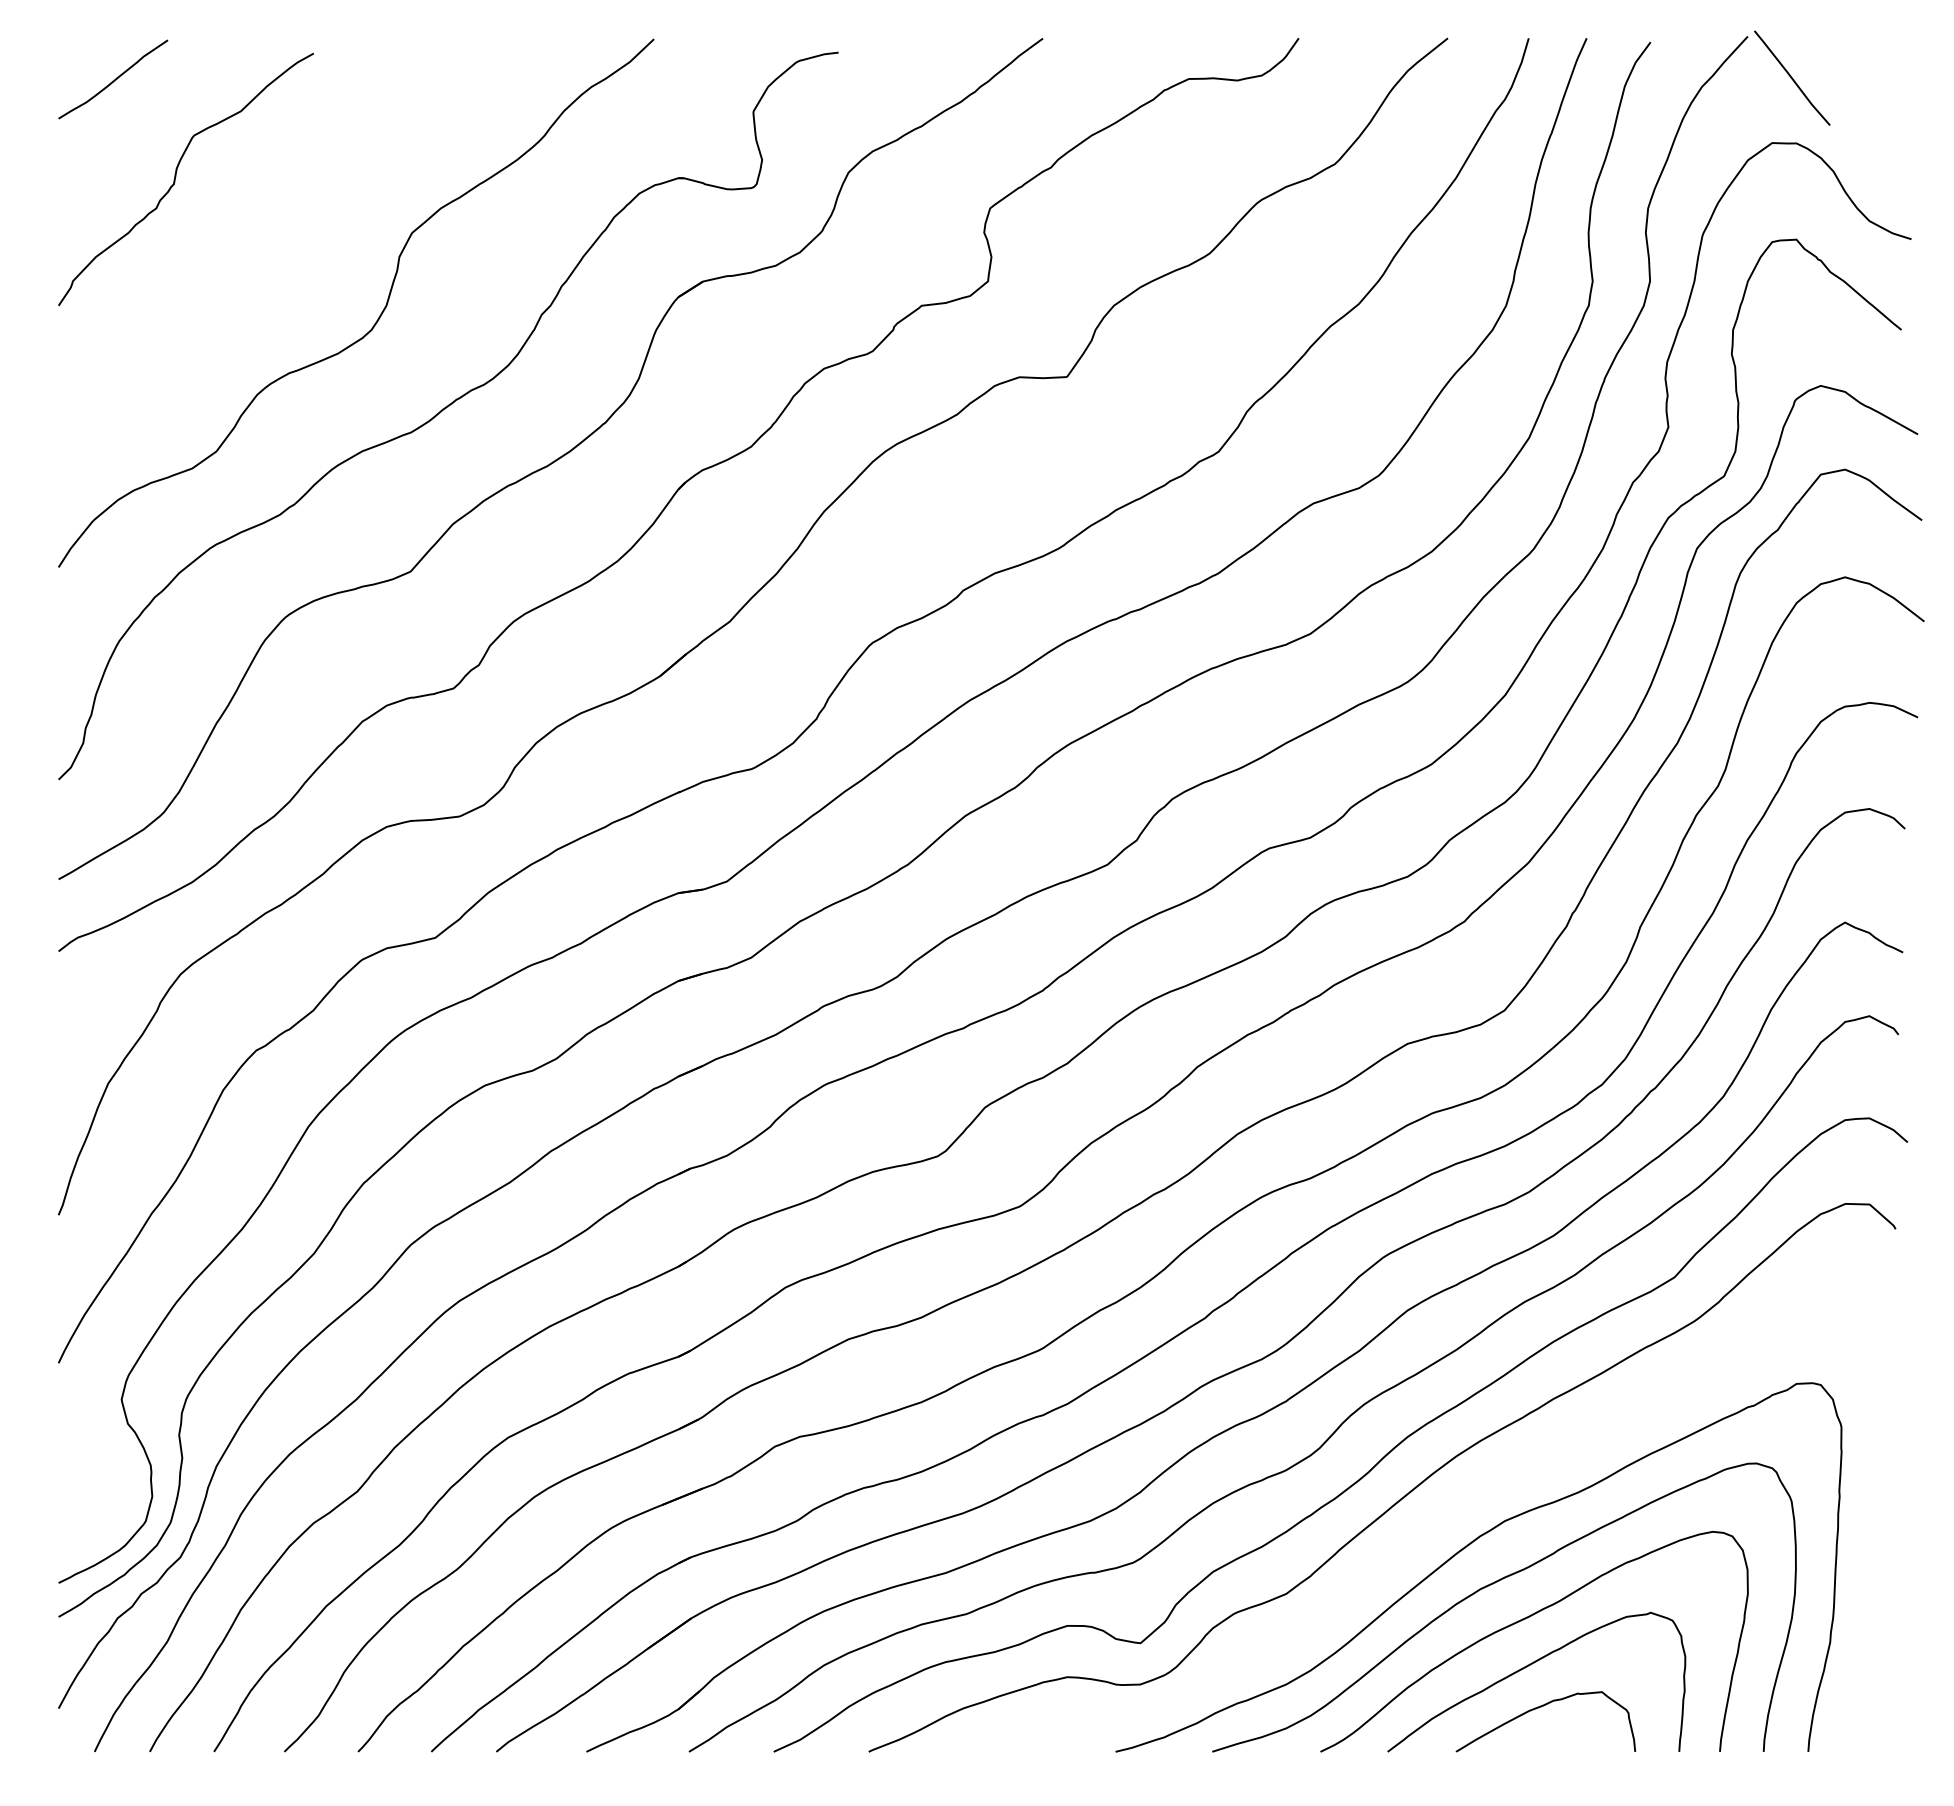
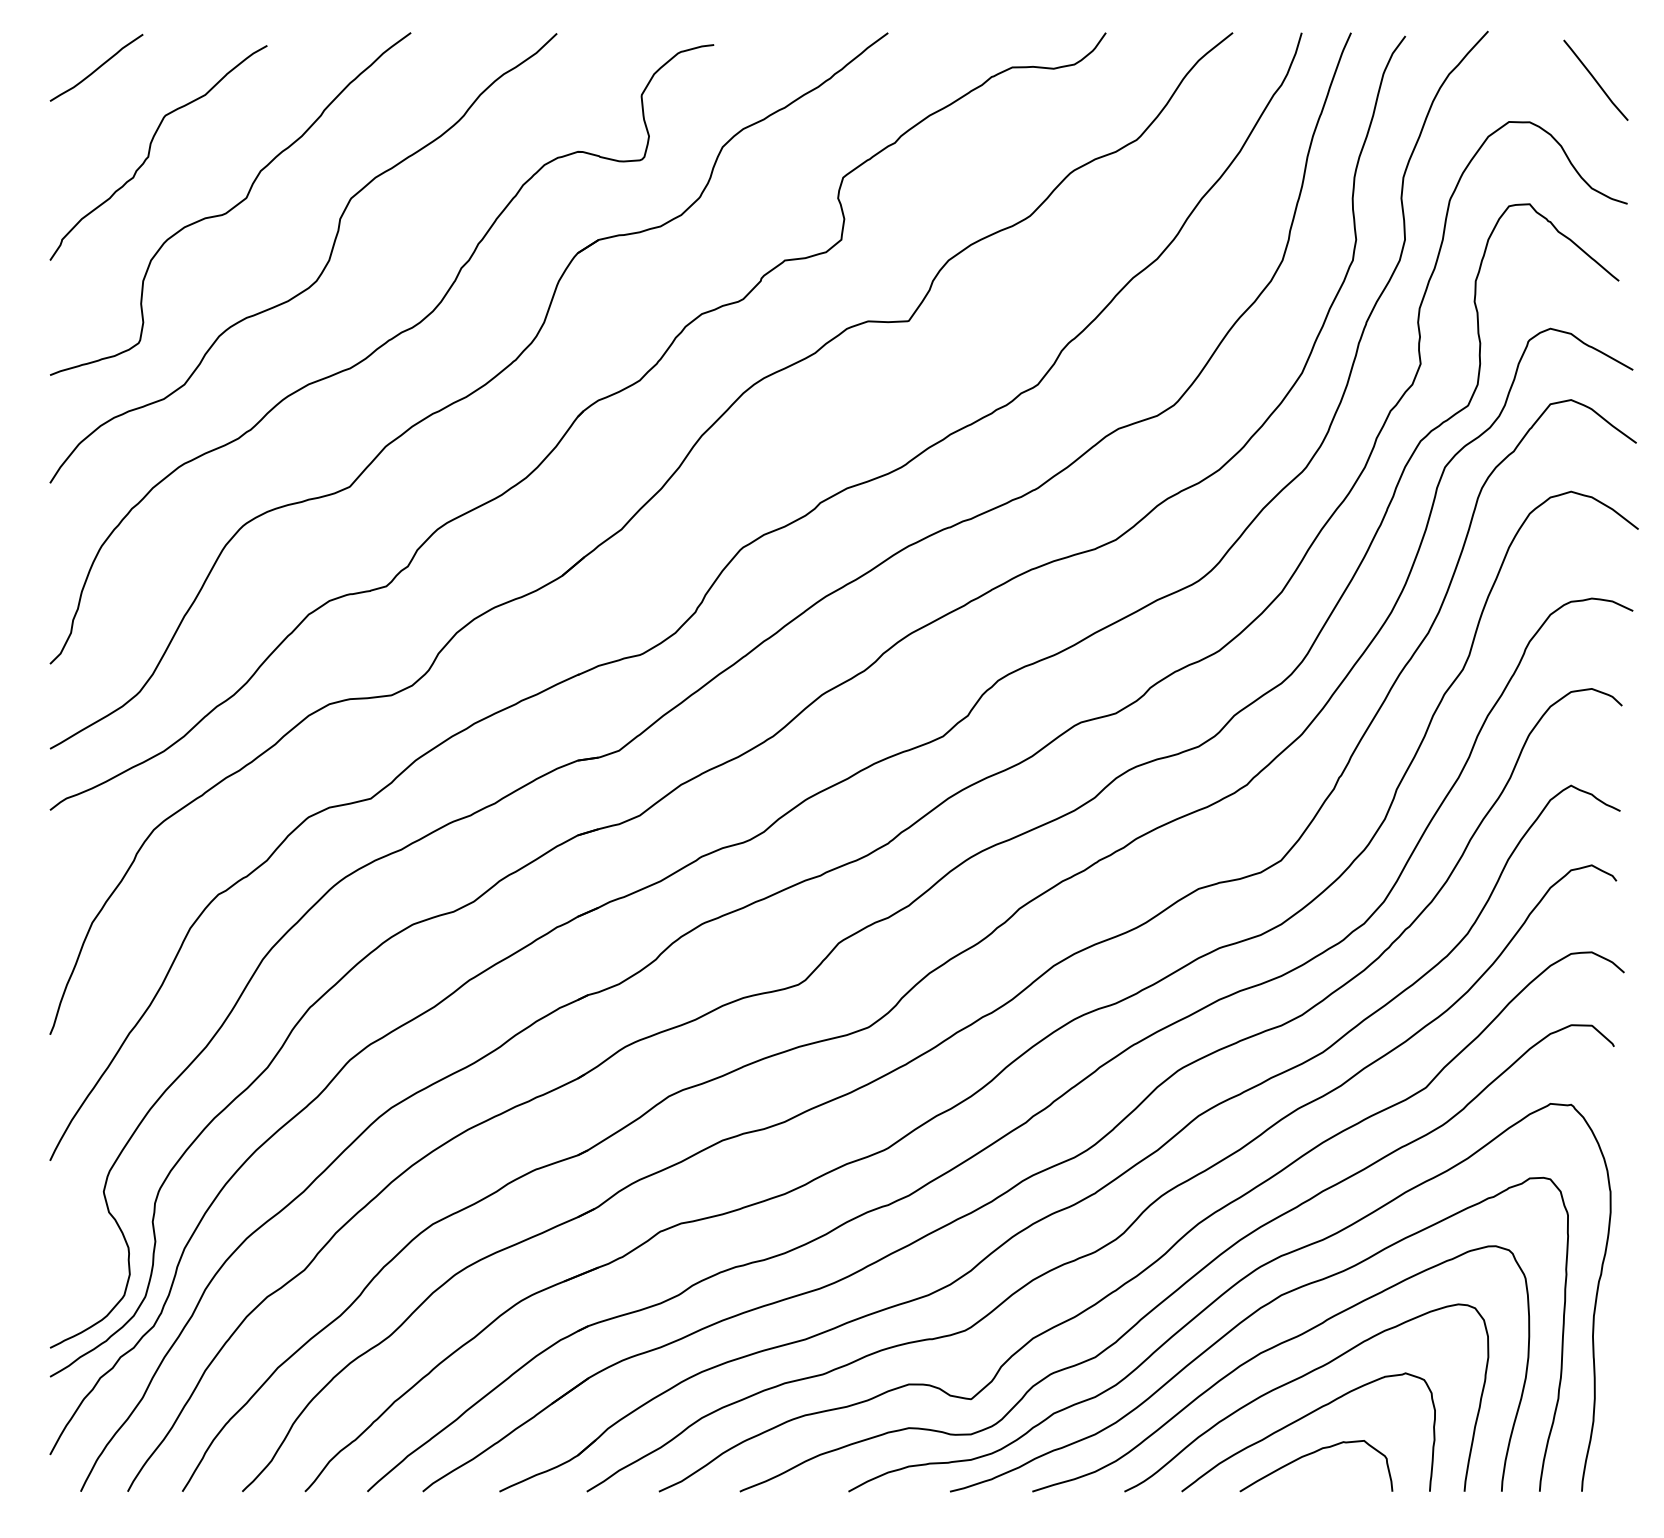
line: (1792, 77) -> (1596, 79), moved
curve: (272, 243) -> (232, 207), added
curve: (1439, 1518) -> (1225, 1293), added

